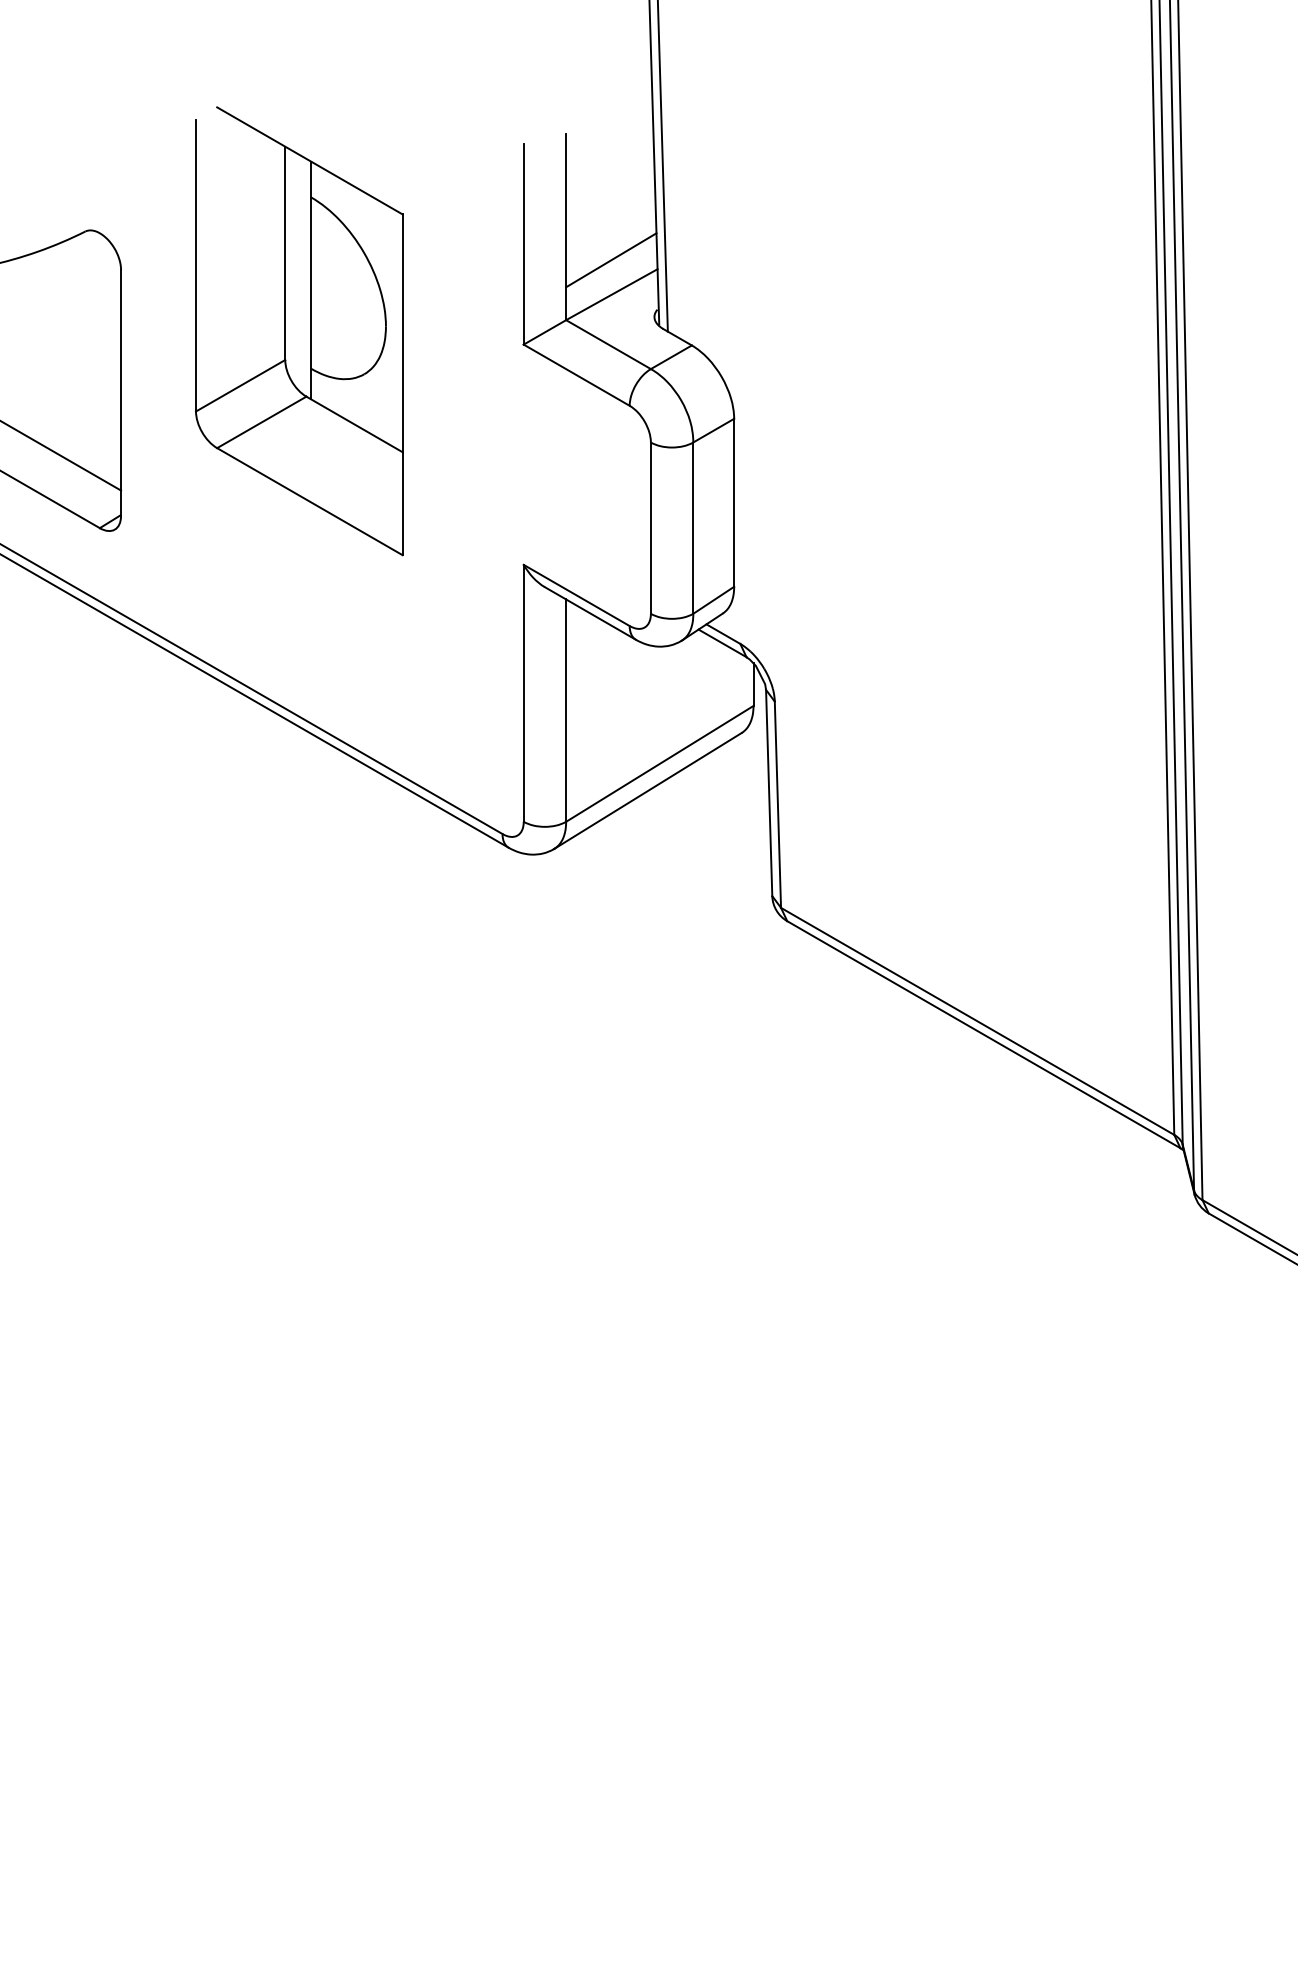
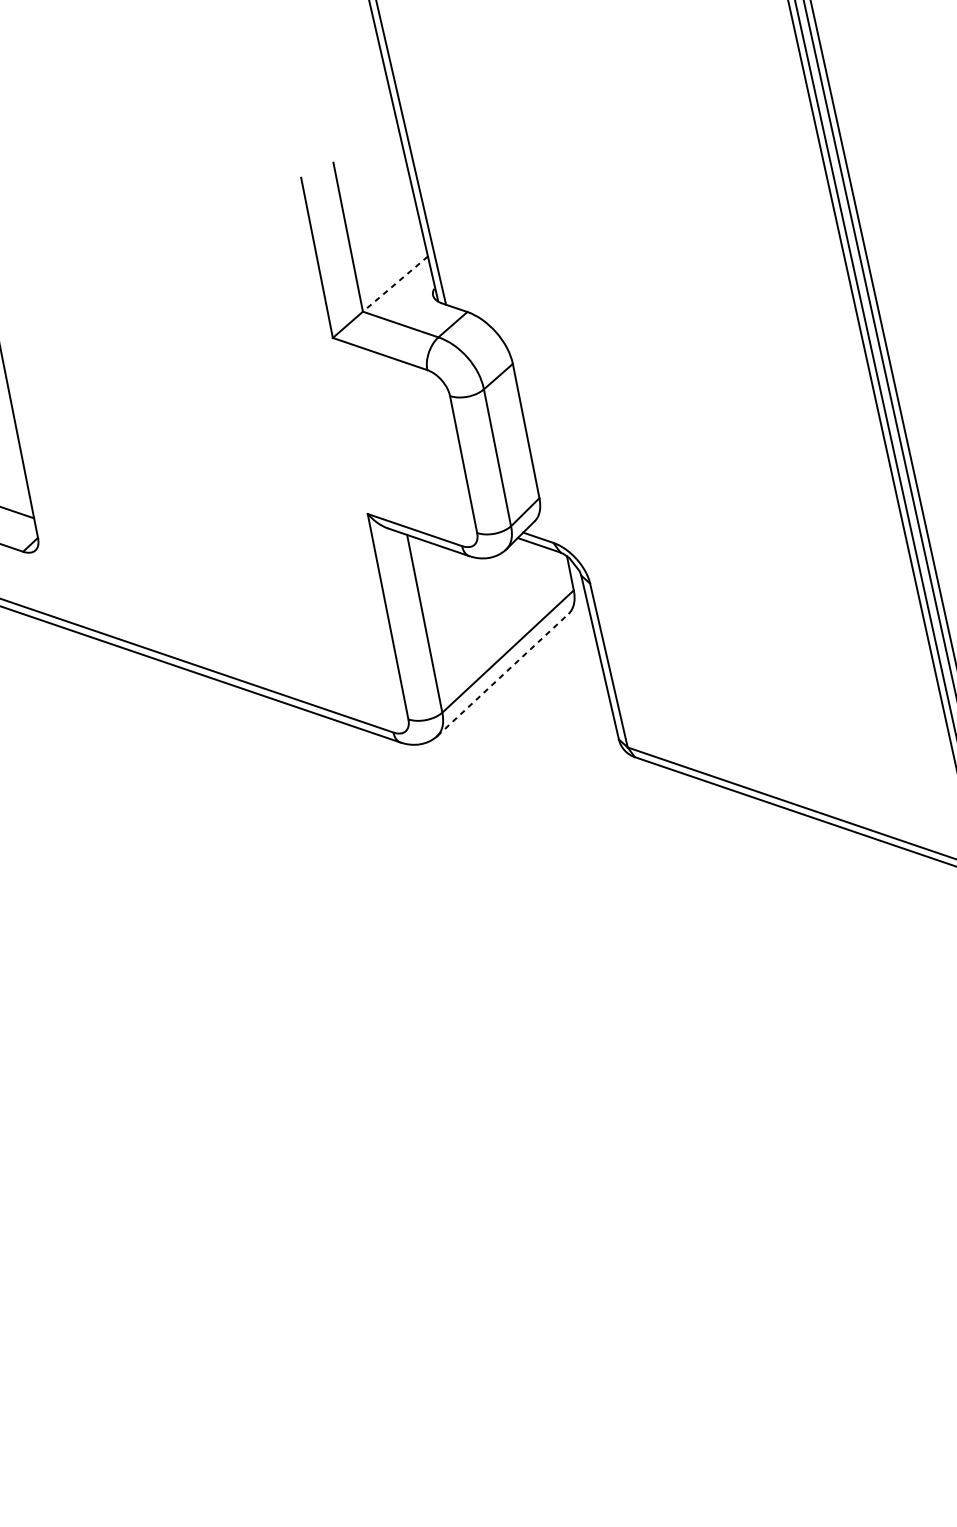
line: (611, 260) -> (389, 256), removed
line: (611, 294) -> (395, 283), solid -> dashed
part: (299, 331) -> (151, 362), removed
line: (648, 790) -> (503, 674), solid -> dashed

